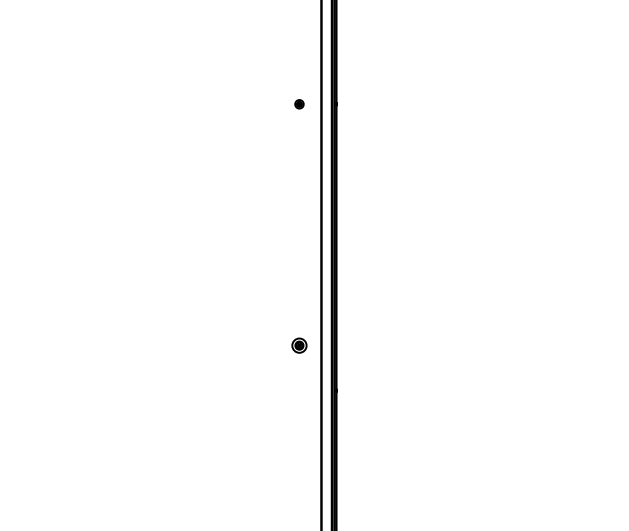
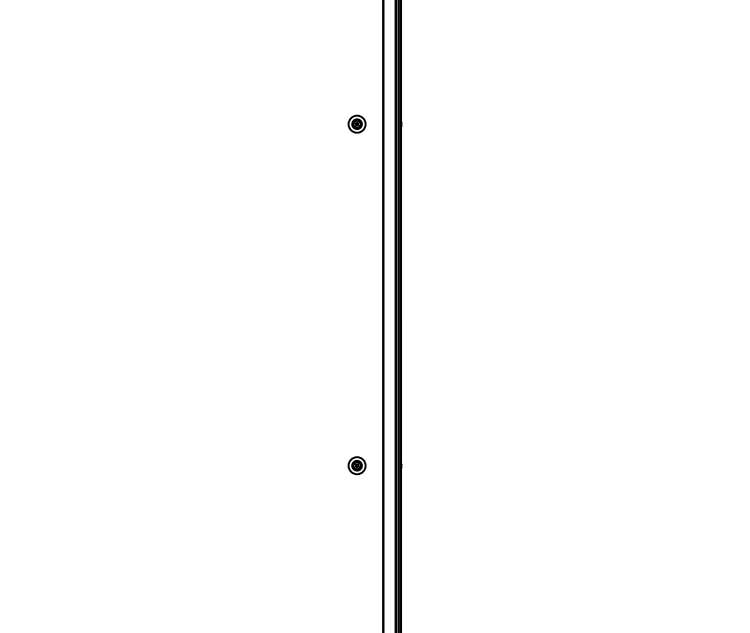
part: (299, 104) -> (357, 124), size x1.67
part: (299, 345) -> (357, 465), moved

